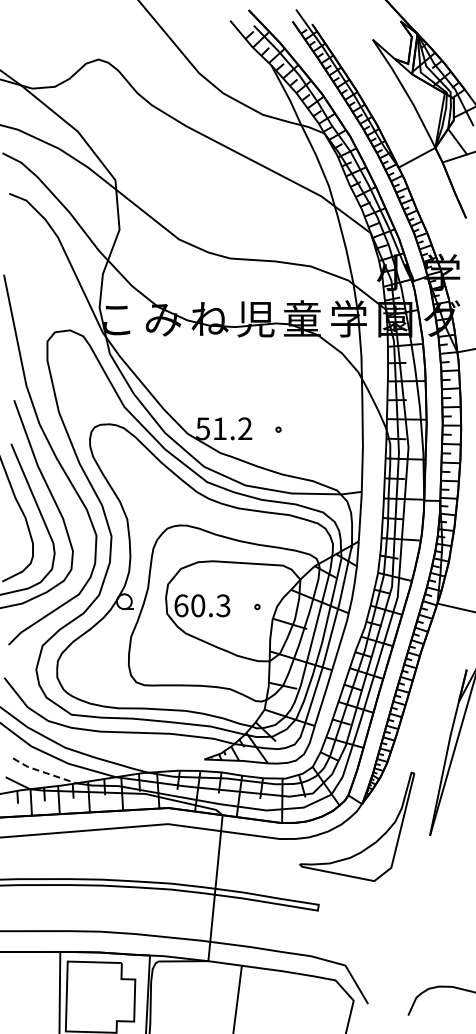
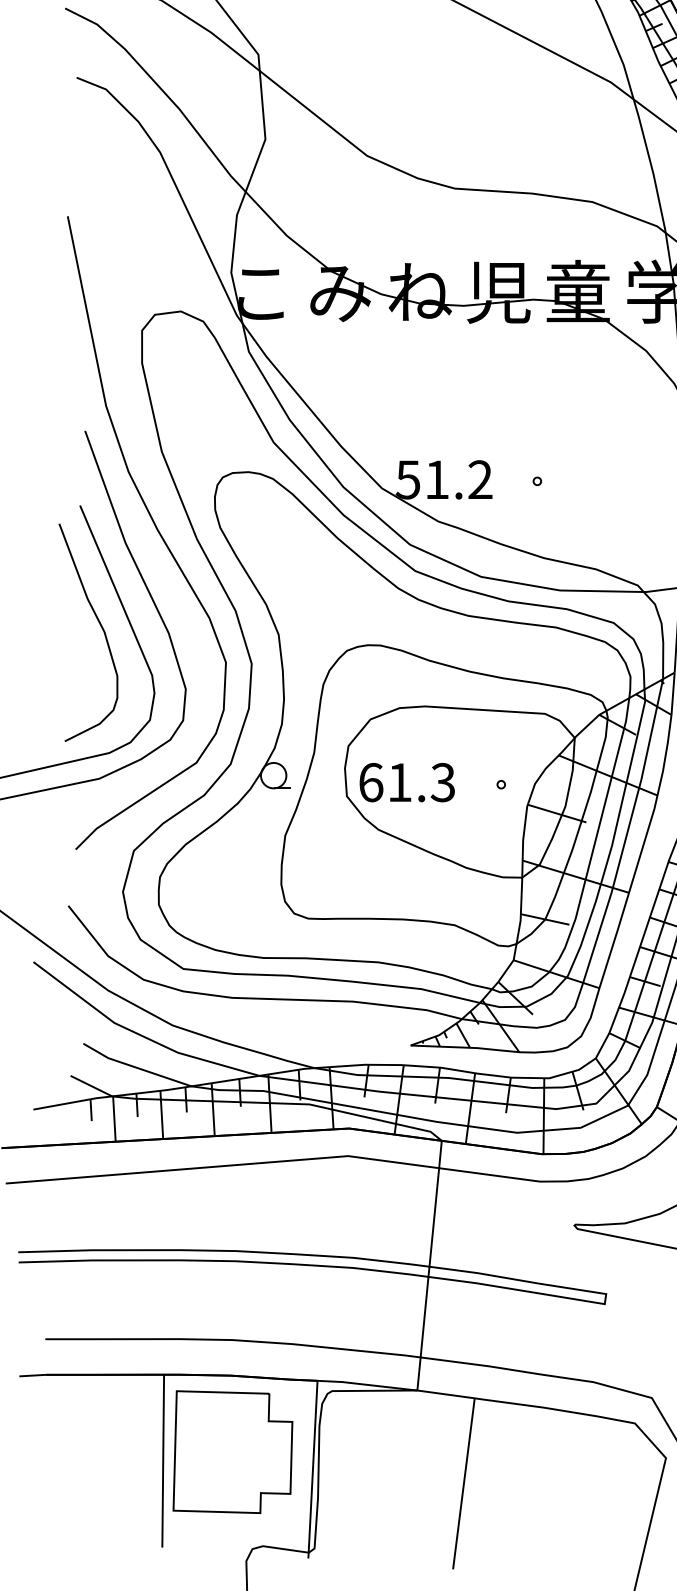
text: (198, 605) -> (400, 782), 60.3 -> 61.3
line: (43, 772) -> (135, 1067), dashed -> solid

